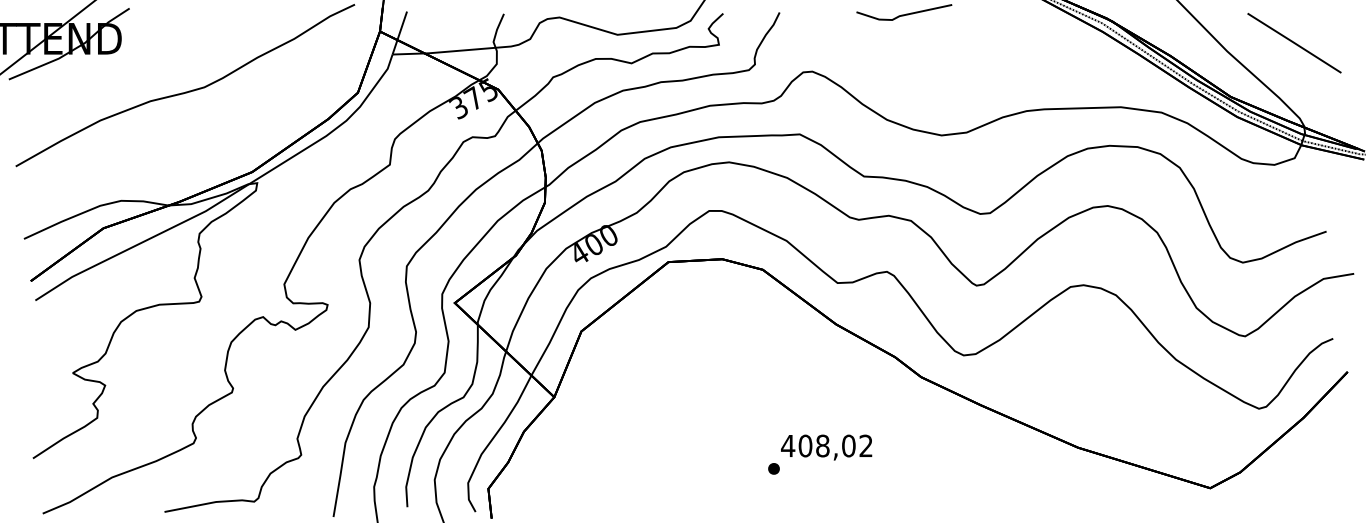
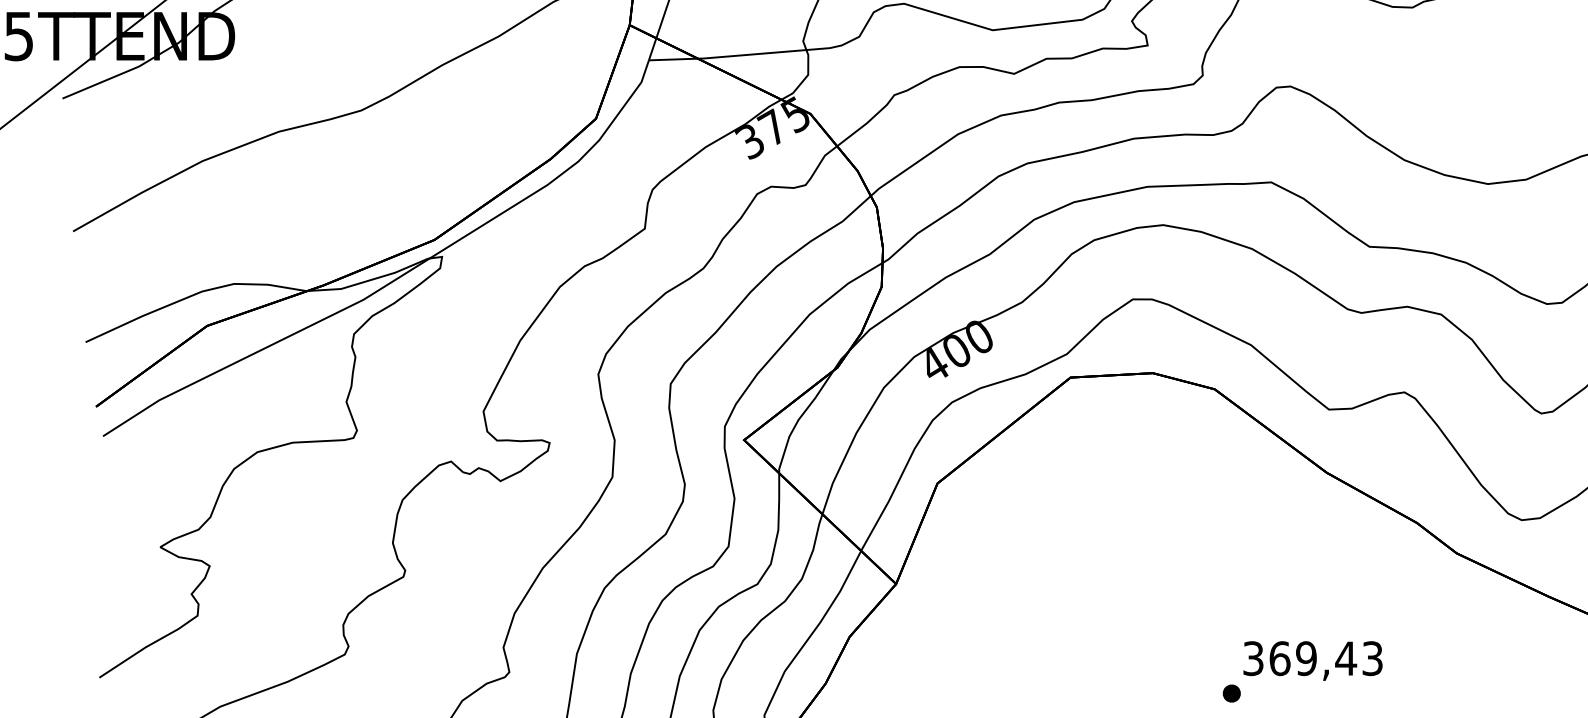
text: (826, 445) -> (1312, 657), 408,02 -> 369,43

